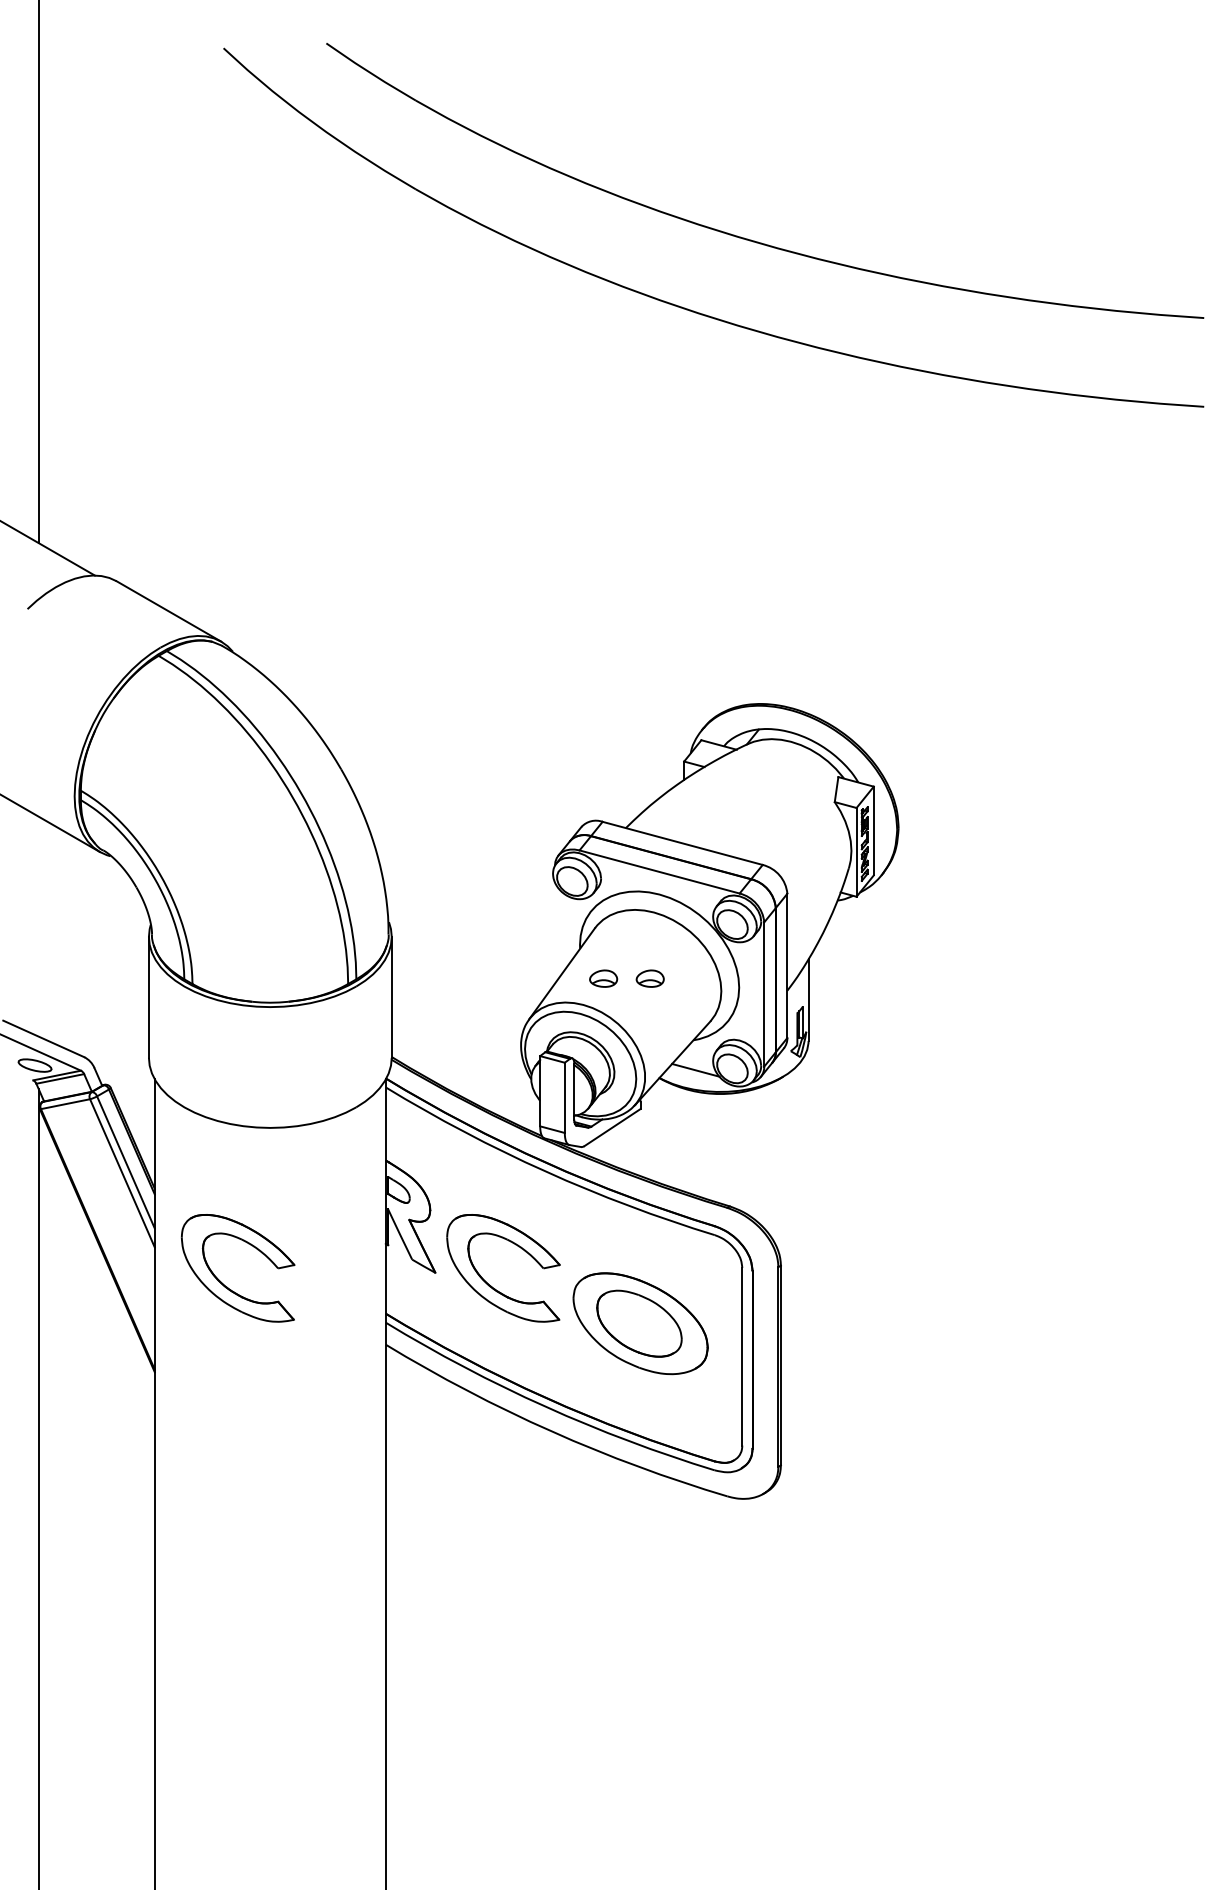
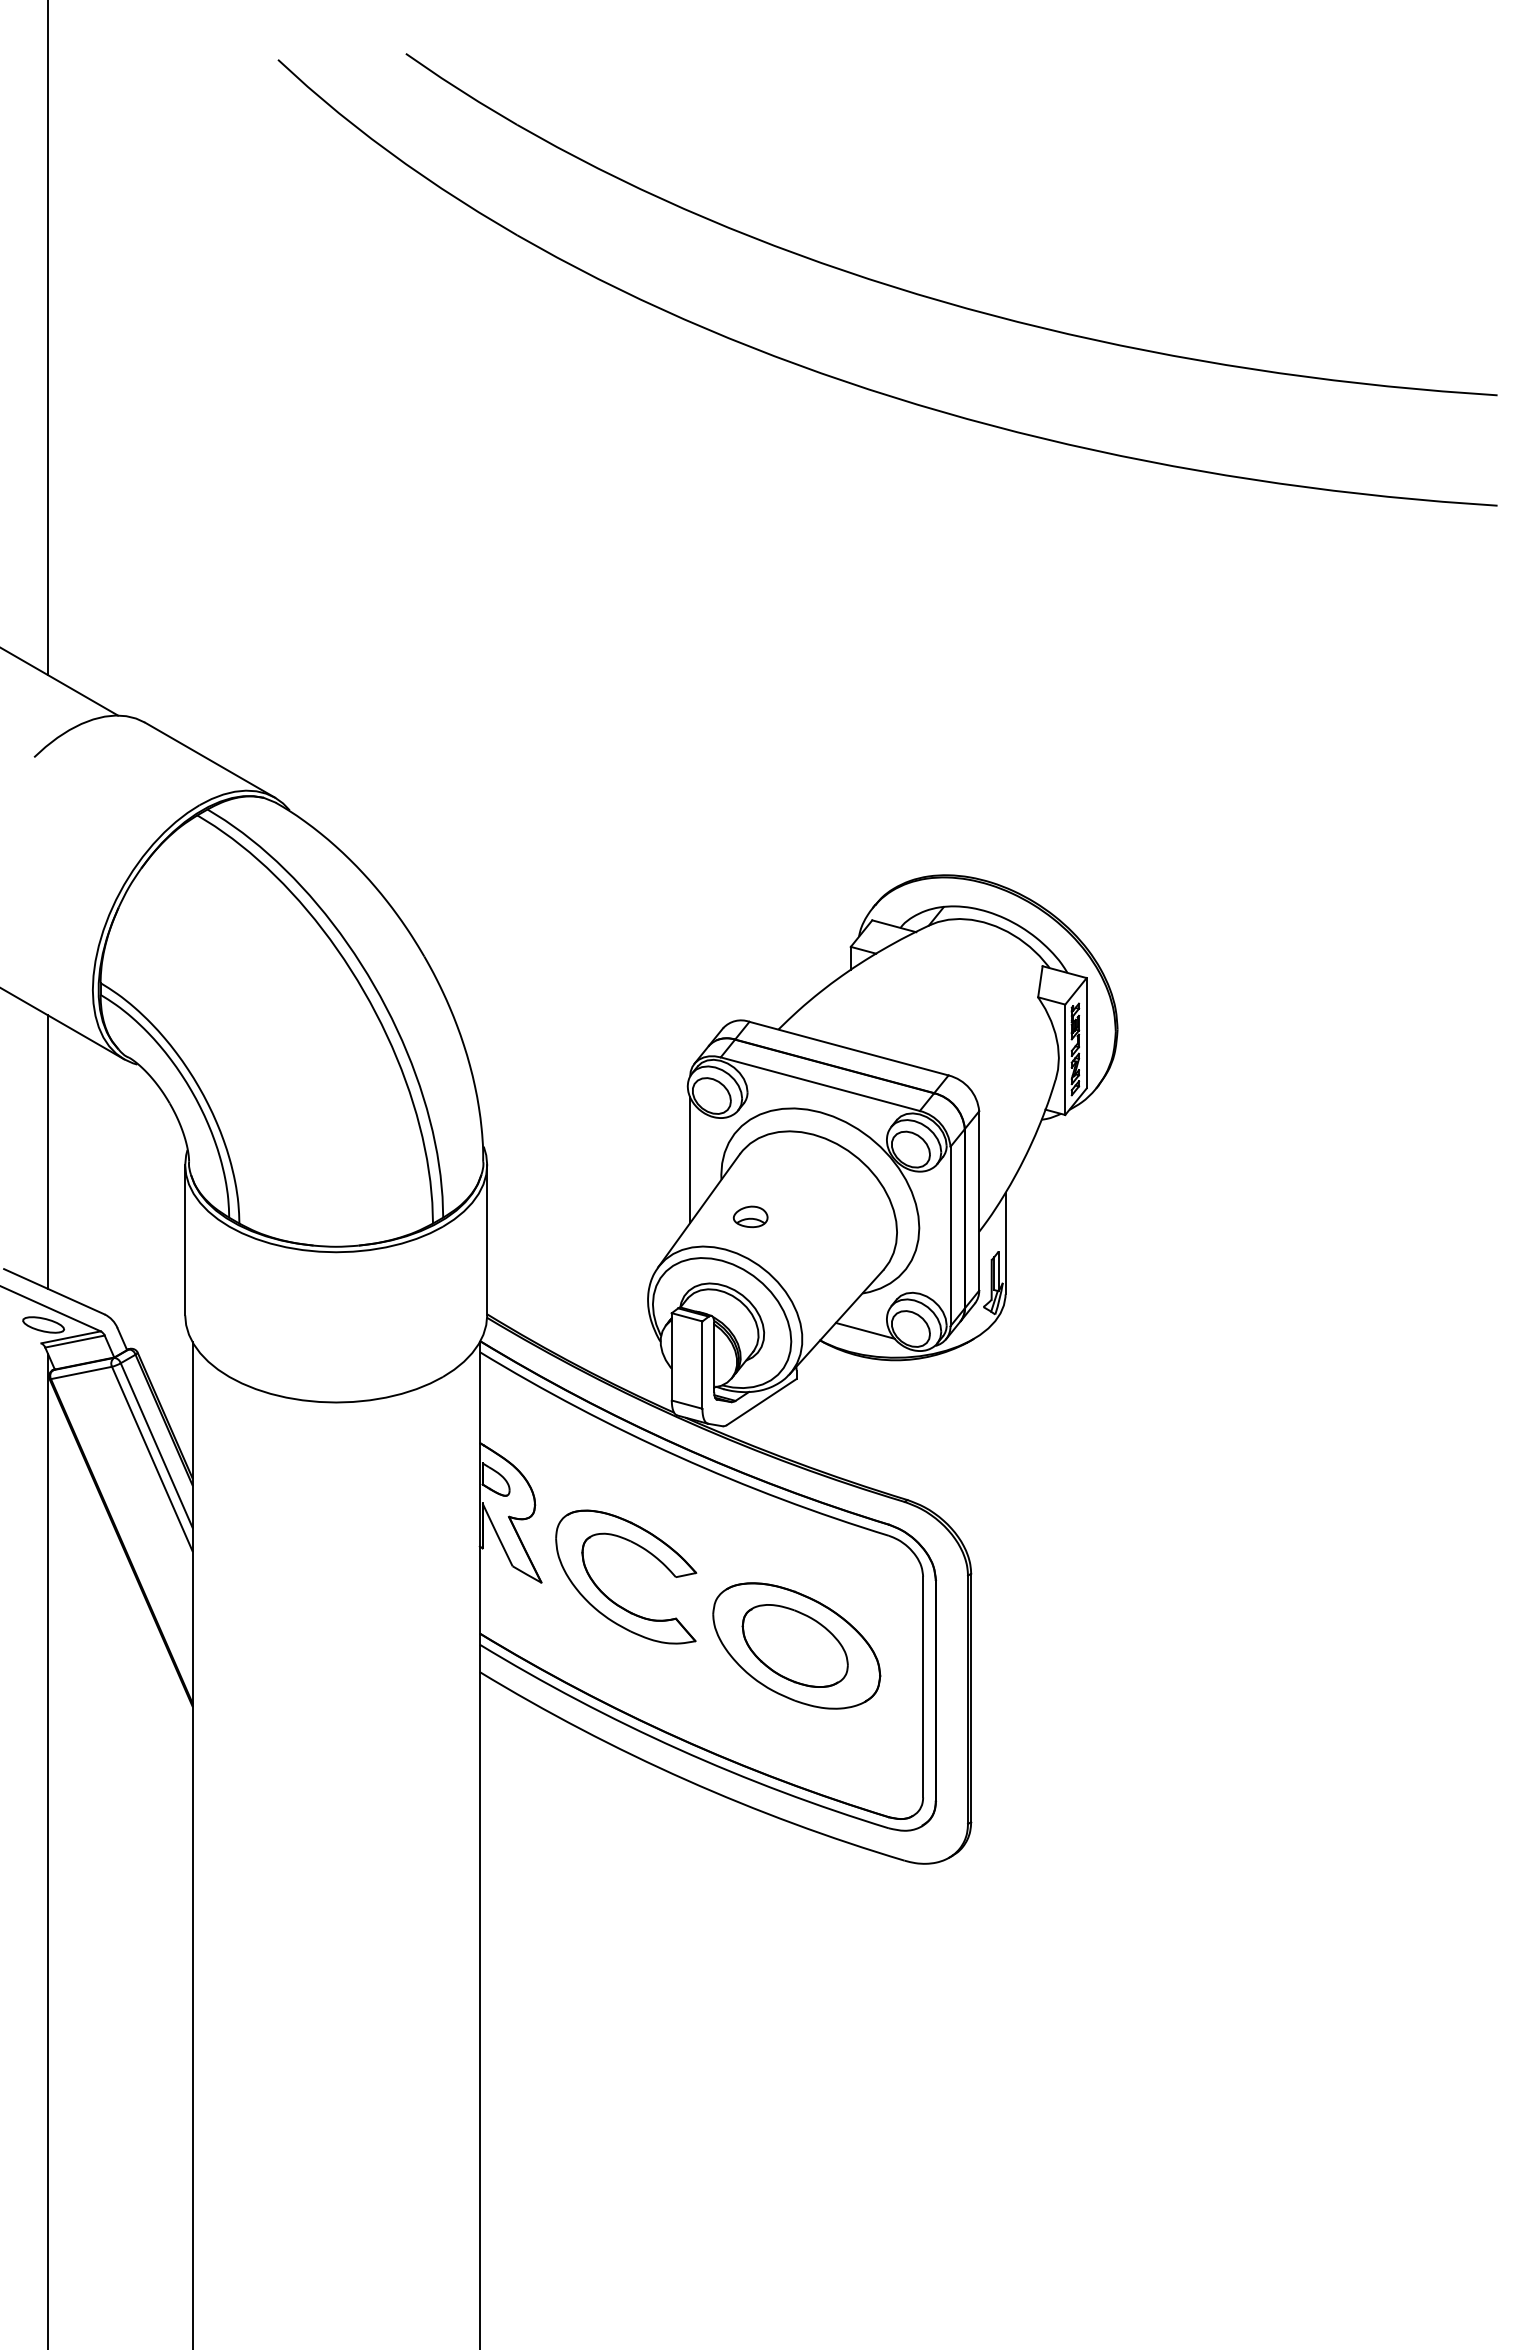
line: (38, 926) -> (48, 1151), added
line: (555, 932) -> (690, 1159), added
part: (650, 978) -> (808, 1216), removed
part: (223, 1283) -> (278, 1596), removed

